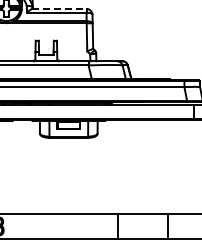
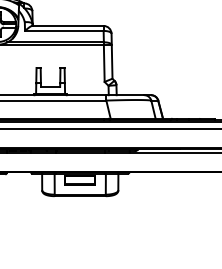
line: (59, 8) -> (67, 25), dashed -> solid

